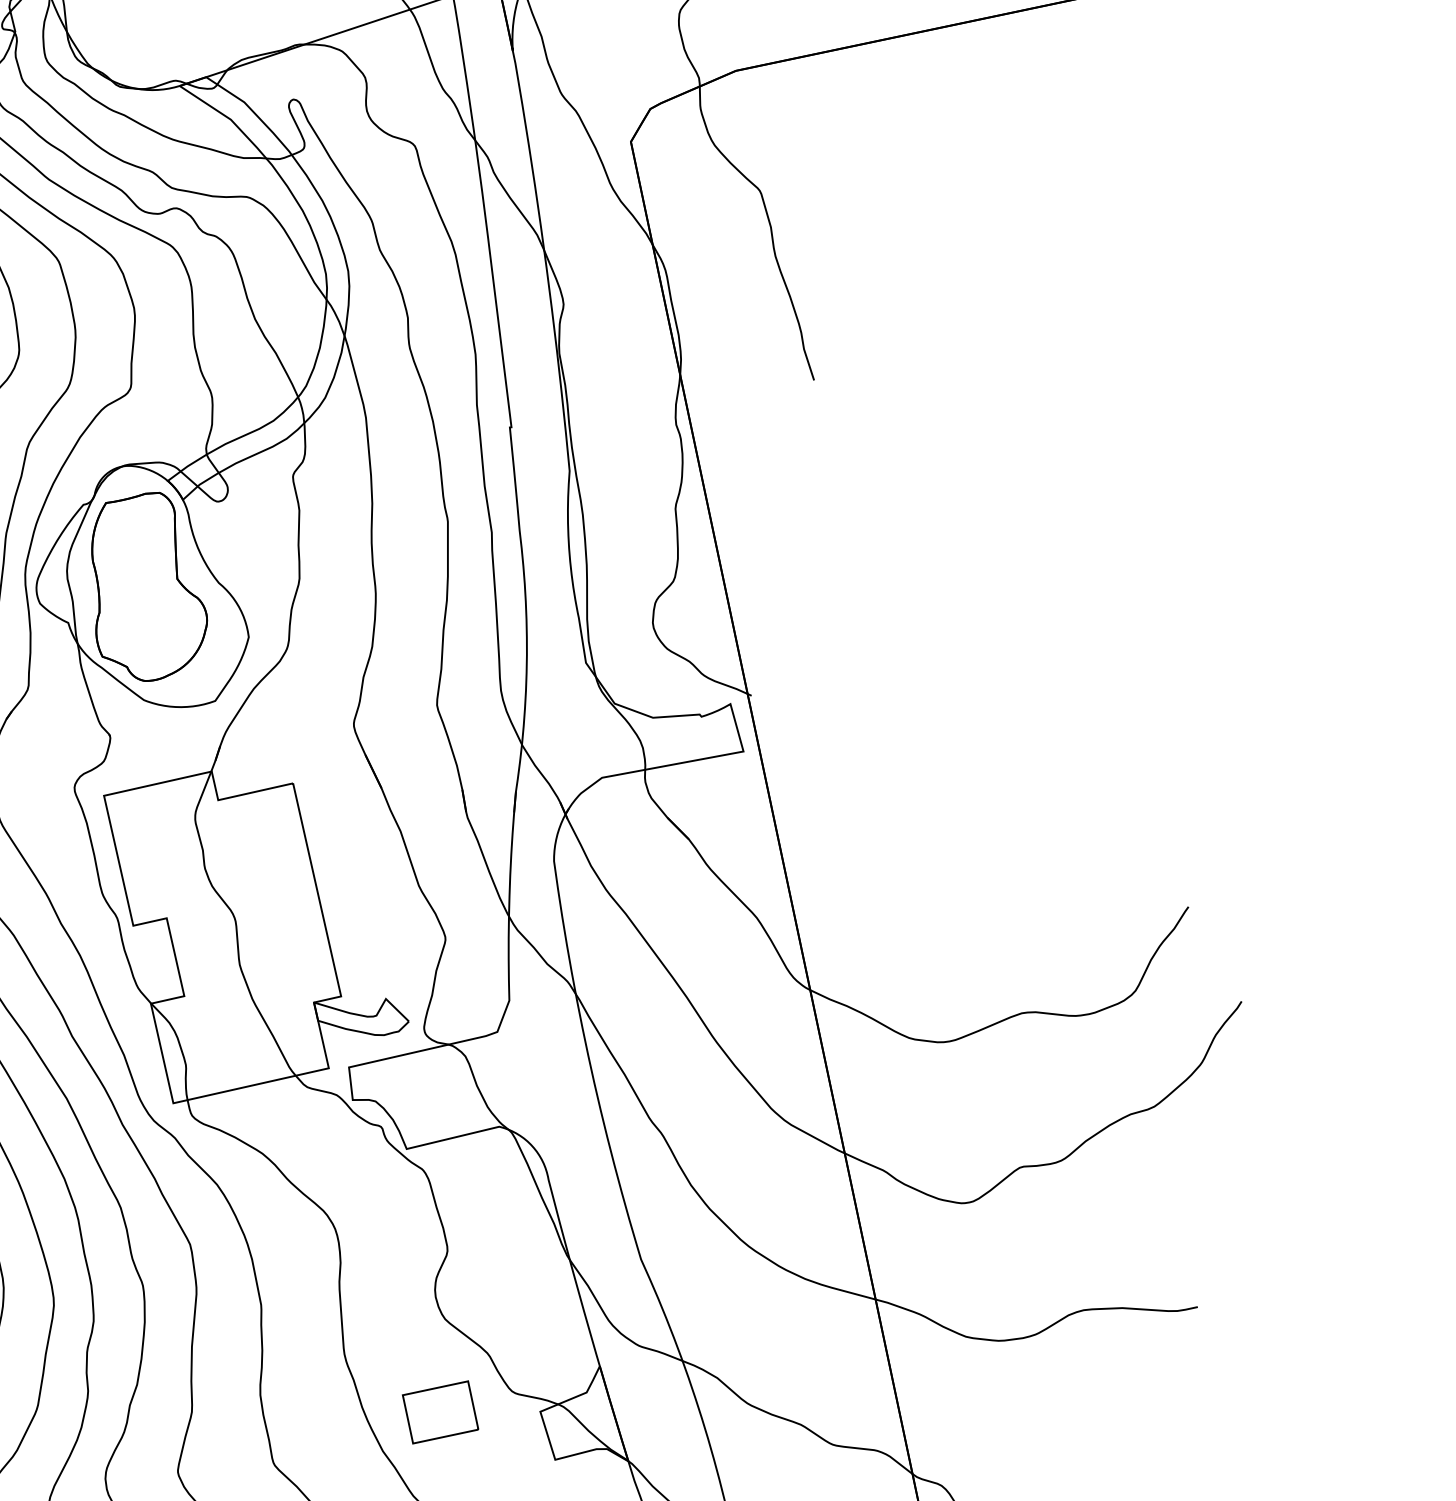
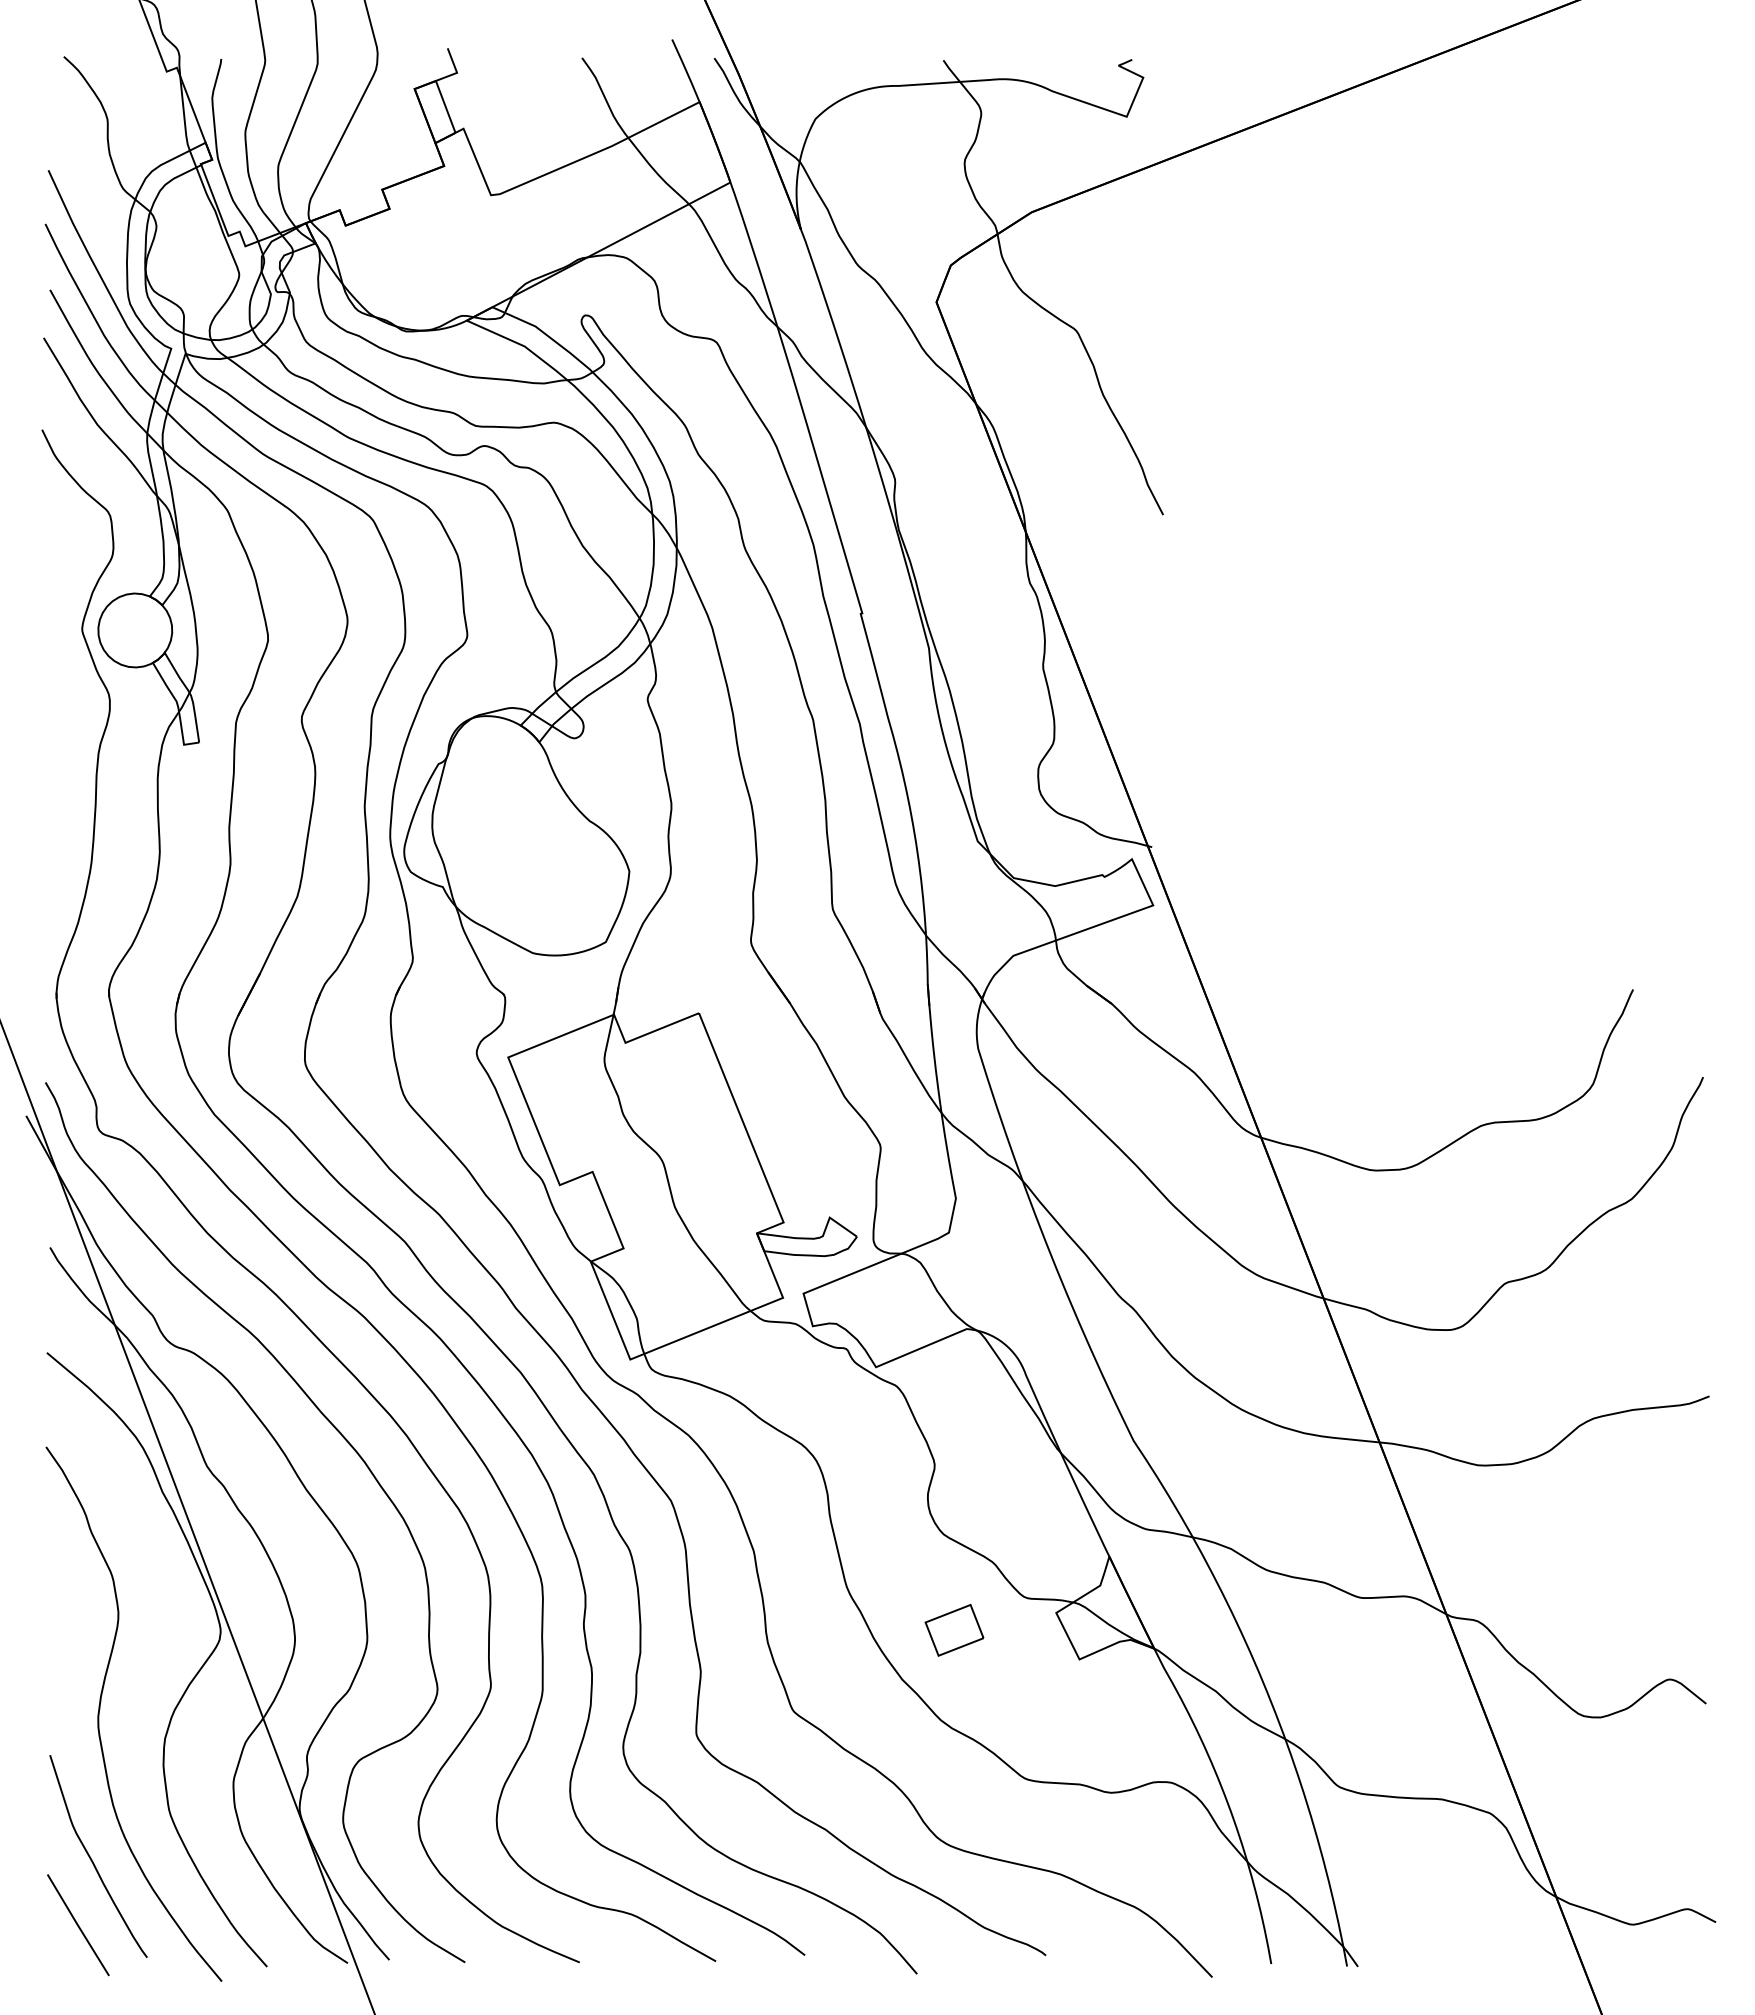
part: (149, 586) -> (519, 836), removed
part: (440, 1412) -> (954, 1630), size x0.7

